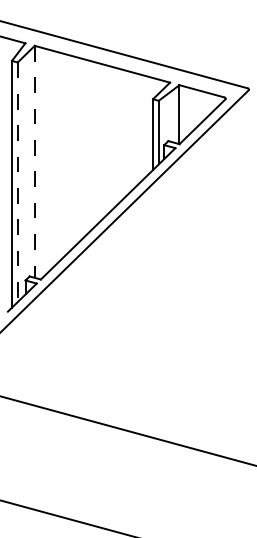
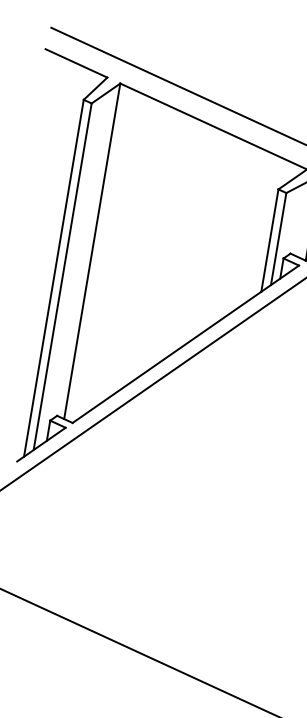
line: (34, 161) -> (91, 250), dashed -> solid
line: (17, 182) -> (62, 276), dashed -> solid

